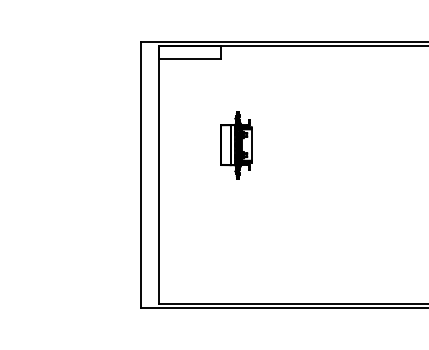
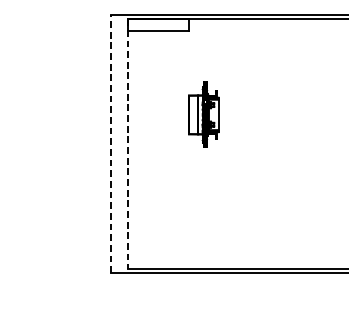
line: (140, 174) -> (110, 143), solid -> dashed
line: (158, 175) -> (128, 144), solid -> dashed

